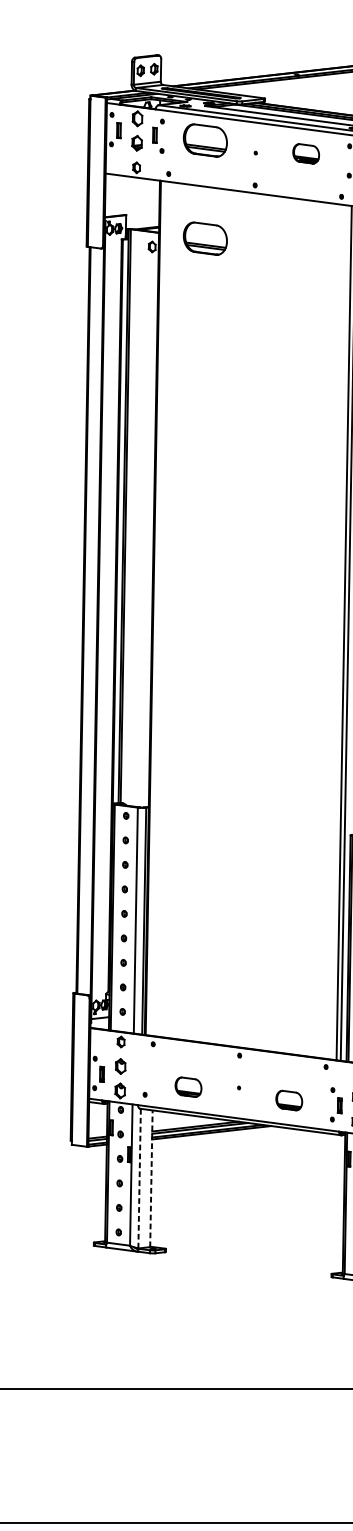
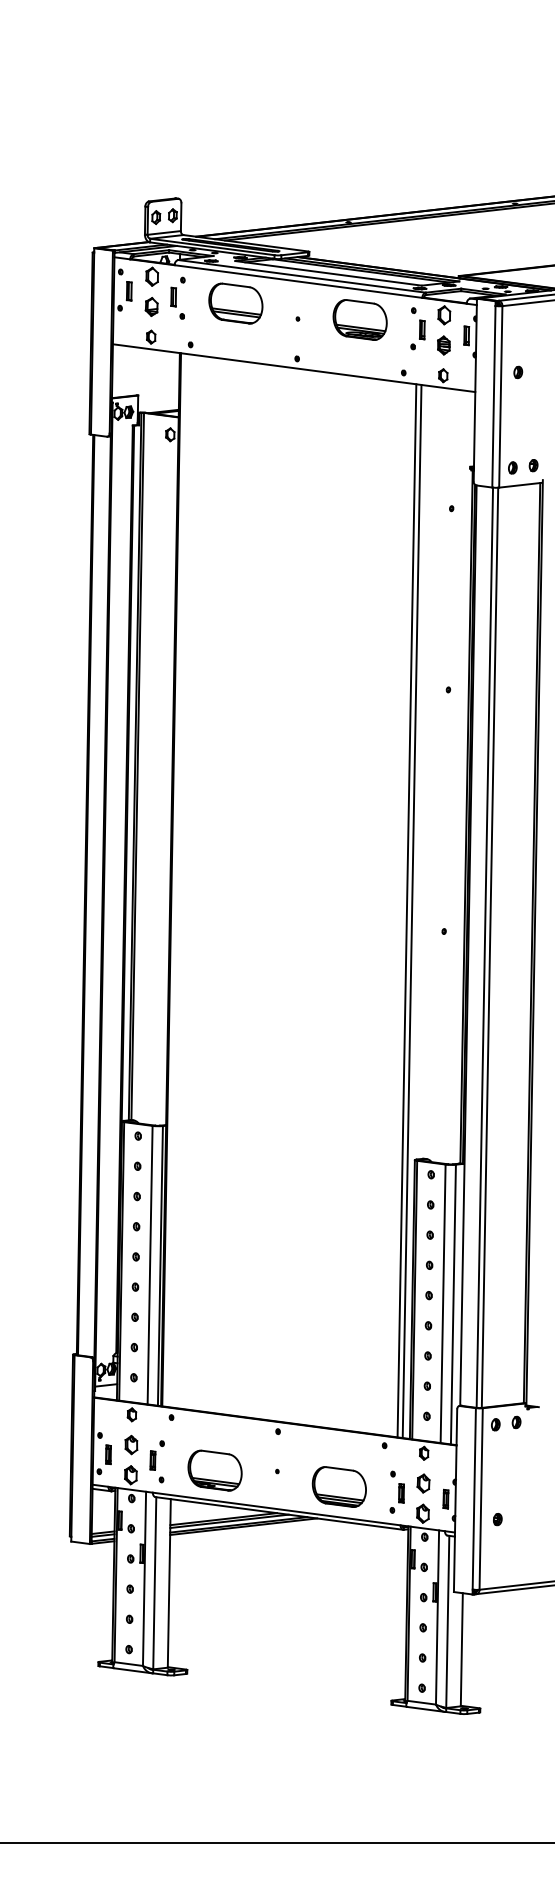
part: (305, 153) -> (359, 319), size x1.67
part: (205, 238) -> (235, 424), removed
part: (141, 1074) -> (156, 1455), added
part: (188, 1087) -> (214, 1470), size x1.67
part: (288, 1100) -> (338, 1486), size x1.67
line: (139, 1178) -> (154, 1582), dashed -> solid
line: (151, 1178) -> (169, 1582), dashed -> solid

